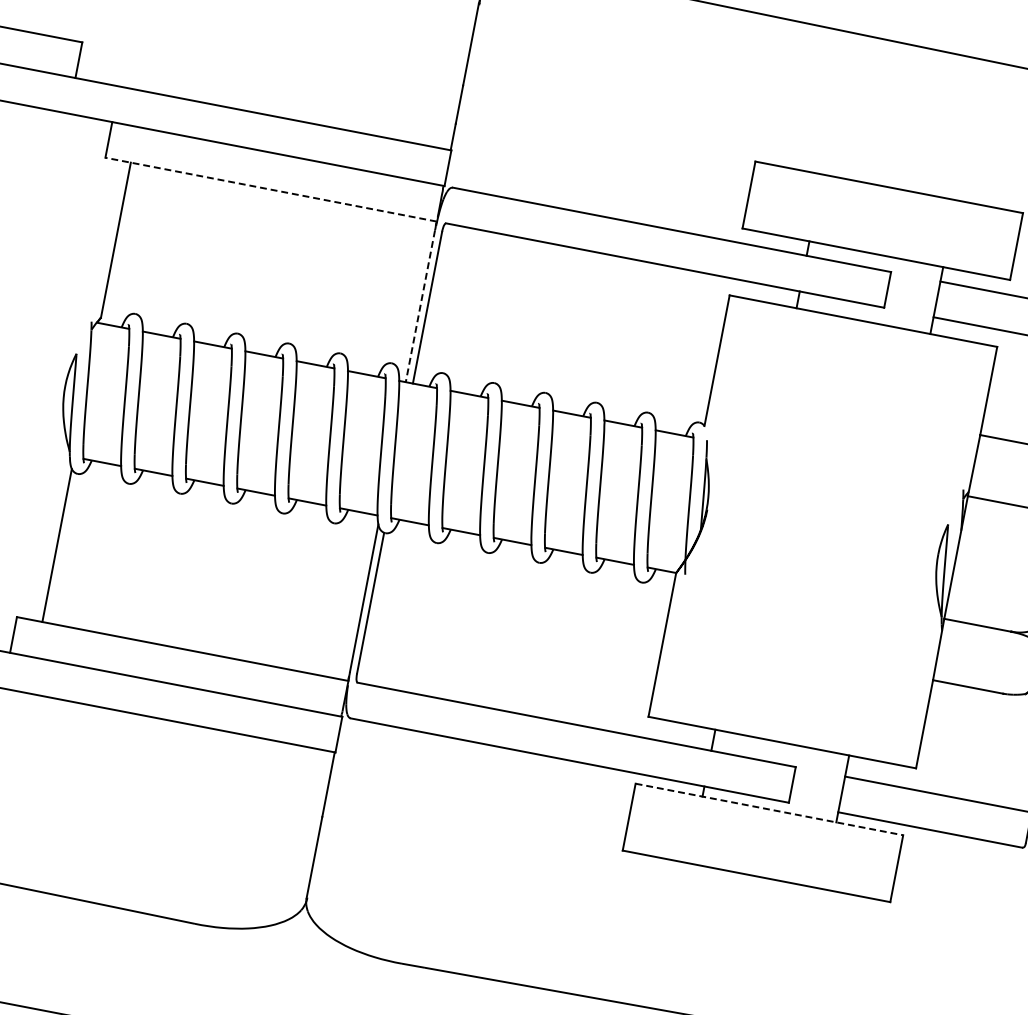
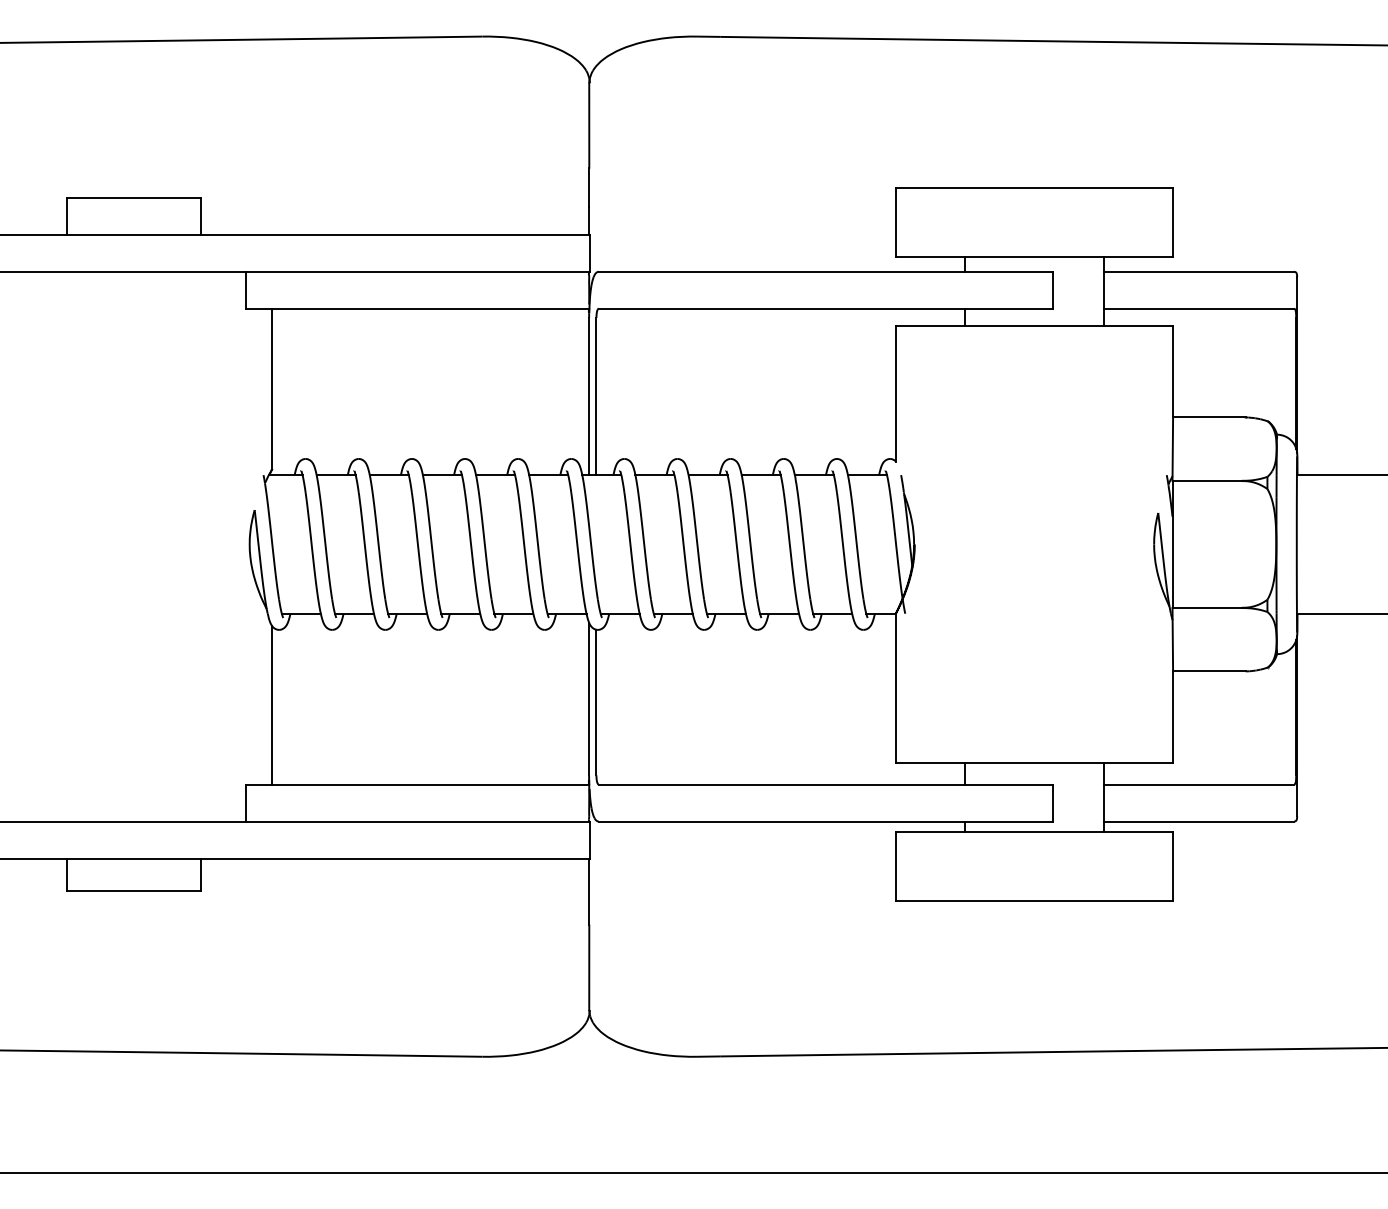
line: (271, 189) -> (417, 308), dashed -> solid
line: (420, 306) -> (589, 396), dashed -> solid
line: (769, 809) -> (1034, 832), dashed -> solid

